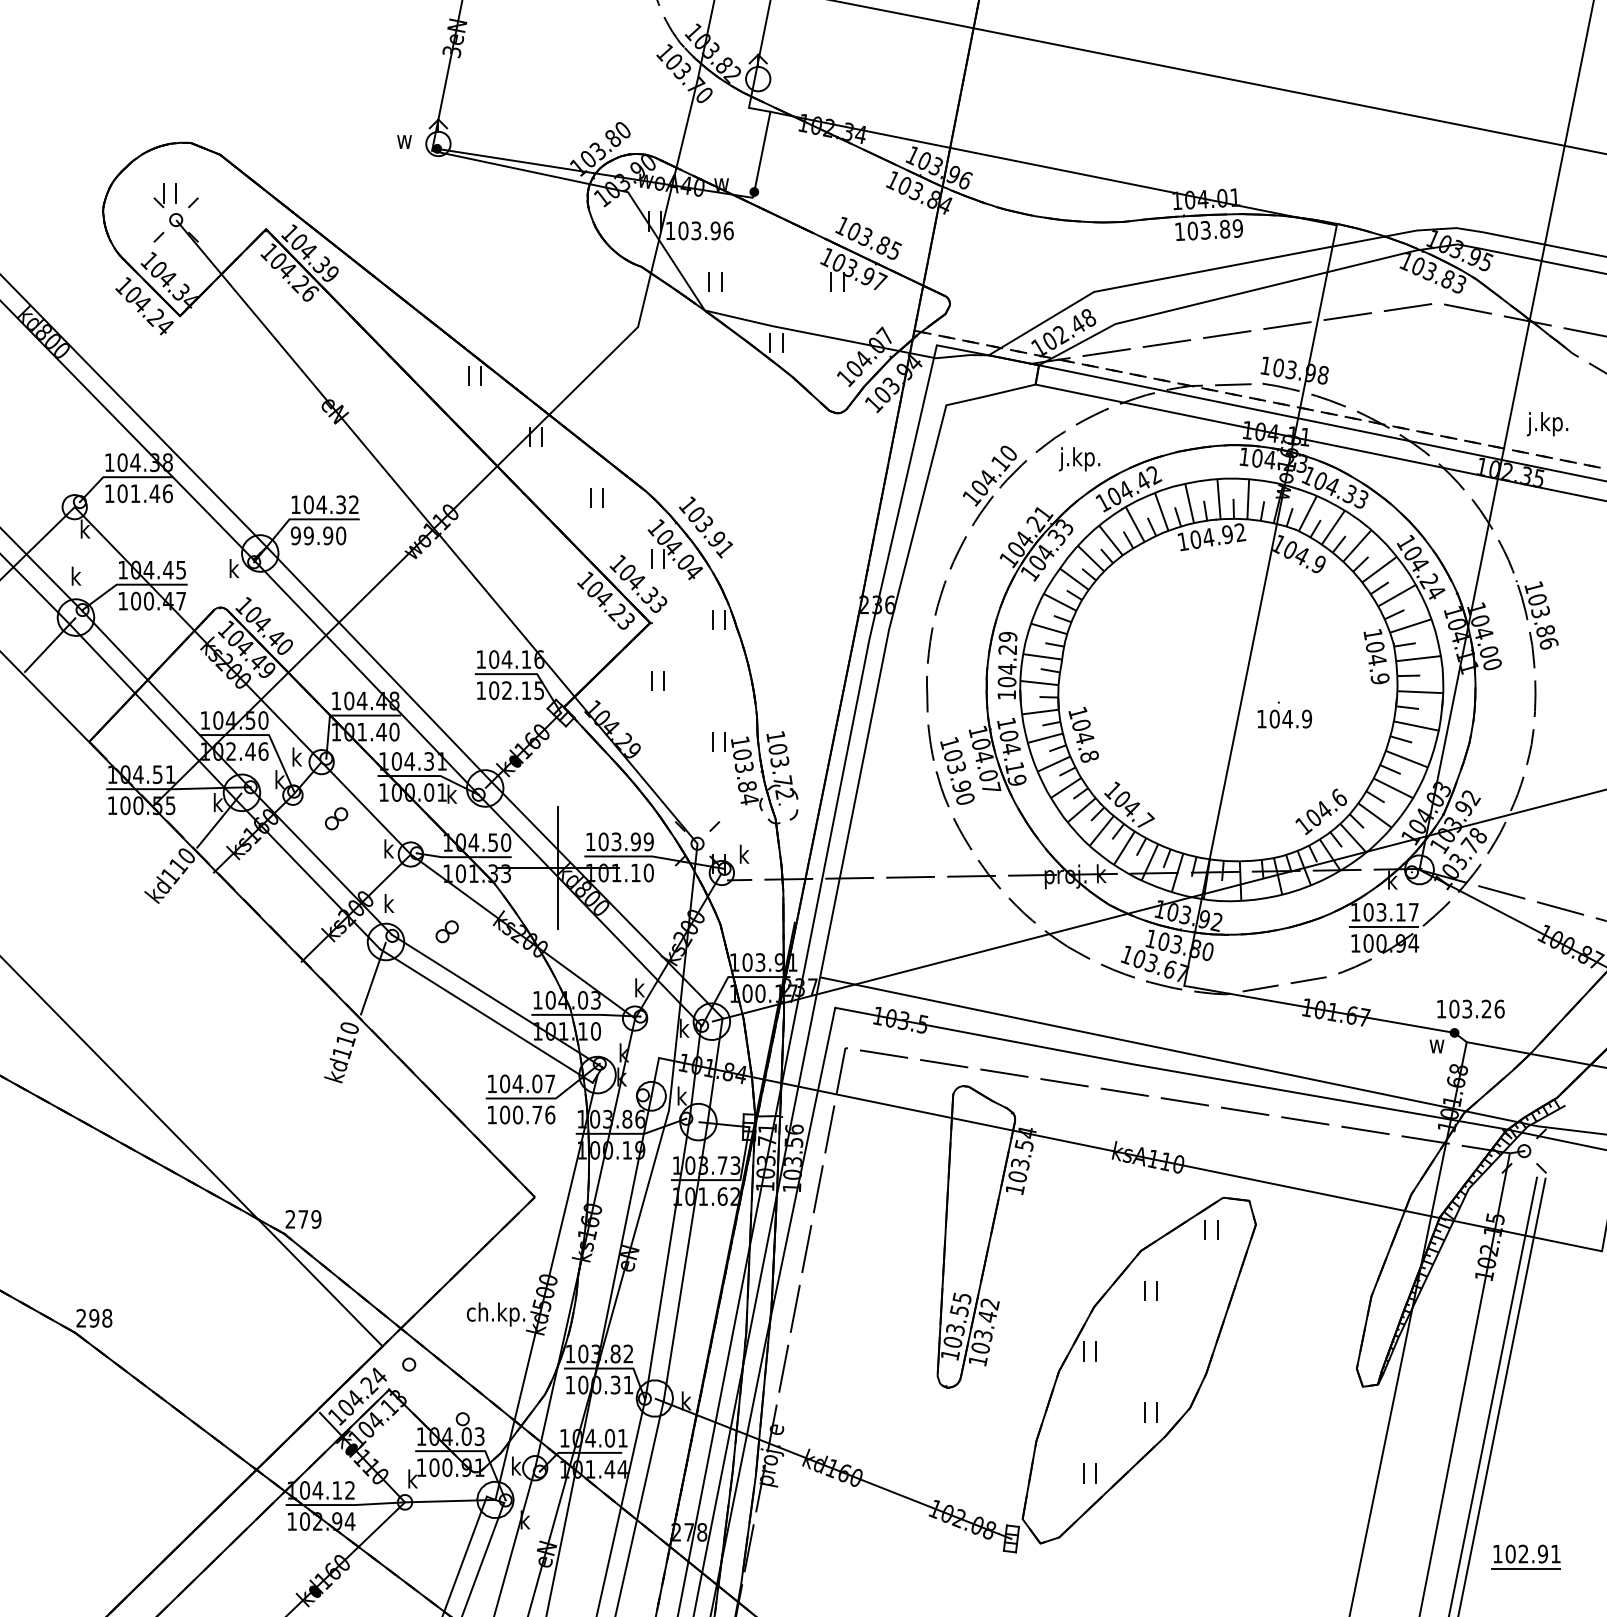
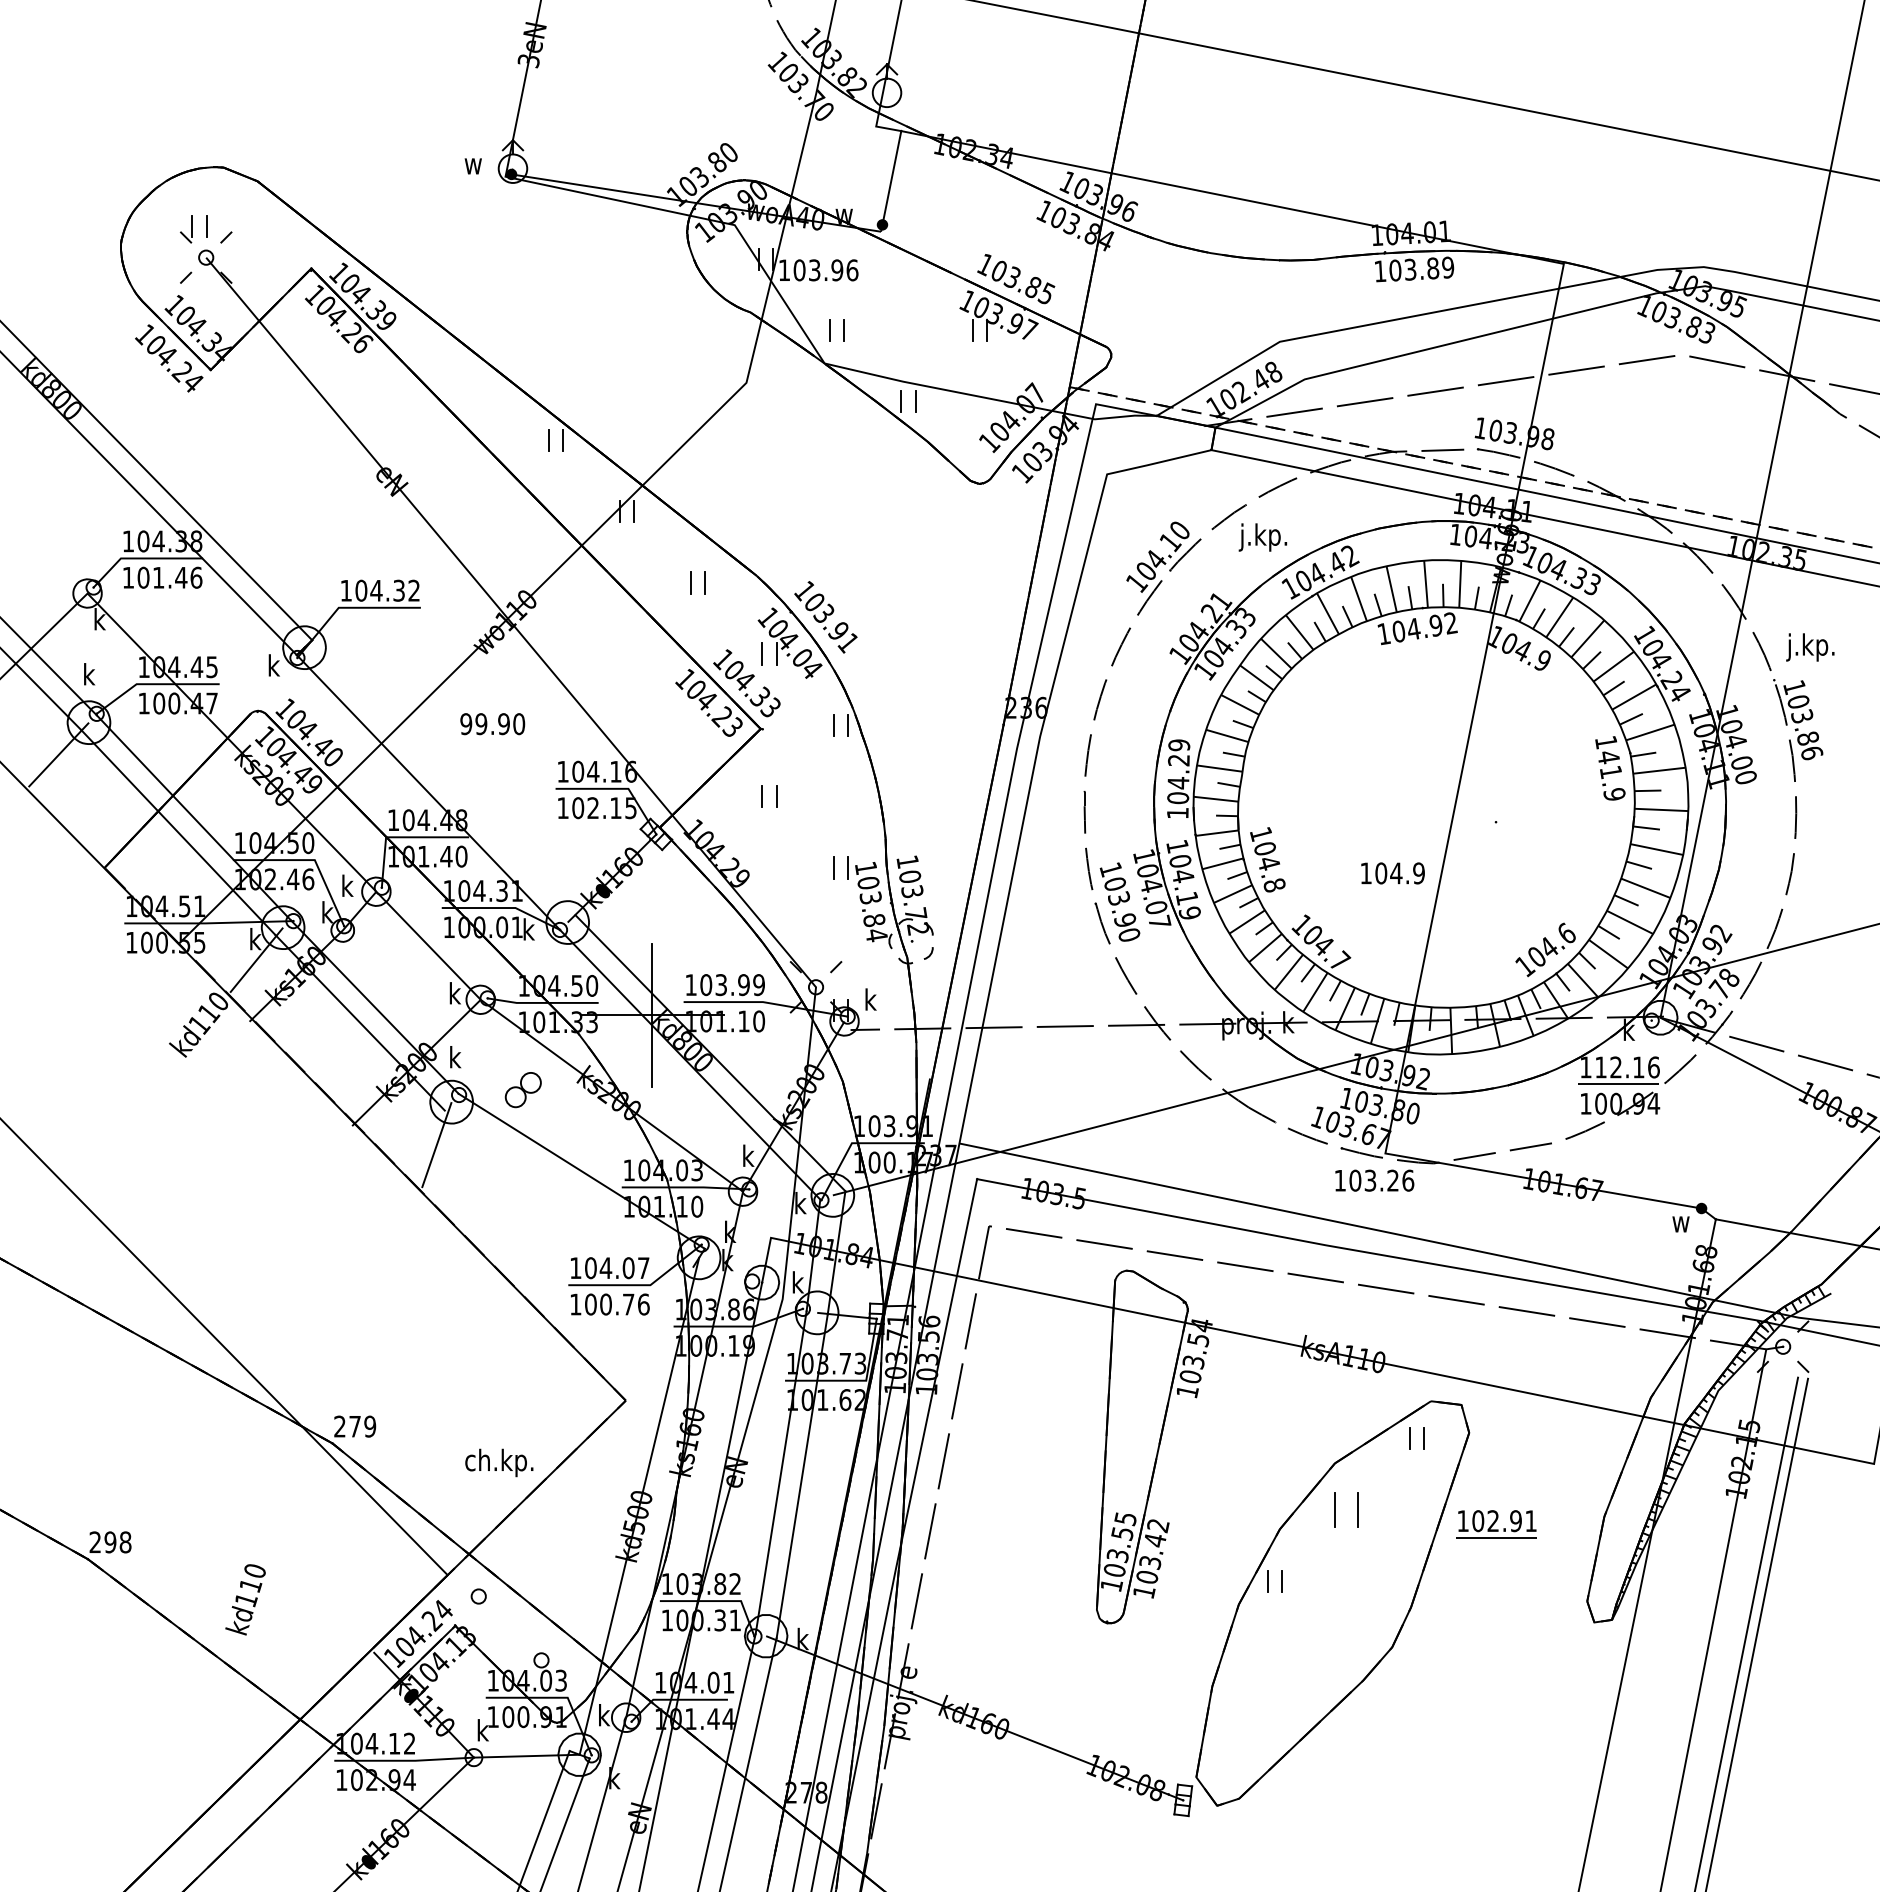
text: (1547, 424) -> (1810, 647), moved
text: (318, 536) -> (492, 724), moved
text: (1375, 654) -> (1609, 765), 104.9 -> 141.9
line: (379, 664) -> (443, 777), removed
text: (1284, 719) -> (1392, 873), moved
part: (336, 818) -> (393, 957), removed
text: (1391, 912) -> (1627, 1067), 103.17 -> 112.16
part: (446, 932) -> (522, 1090), size x1.4
text: (1470, 1008) -> (1374, 1180), moved
line: (485, 1015) -> (568, 1188), removed
text: (341, 1052) -> (245, 1599), moved
part: (1150, 1290) -> (1345, 1509), size x1.6
text: (496, 1314) -> (499, 1462), moved
part: (1150, 1412) -> (1345, 1652), removed
part: (1089, 1473) -> (1274, 1723), removed
part: (1526, 1556) -> (1496, 1524), moved

